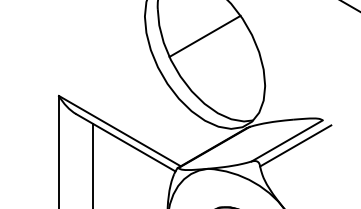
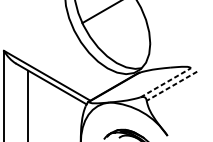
line: (287, 140) -> (166, 82), solid -> dashed
line: (295, 146) -> (171, 86), solid -> dashed

